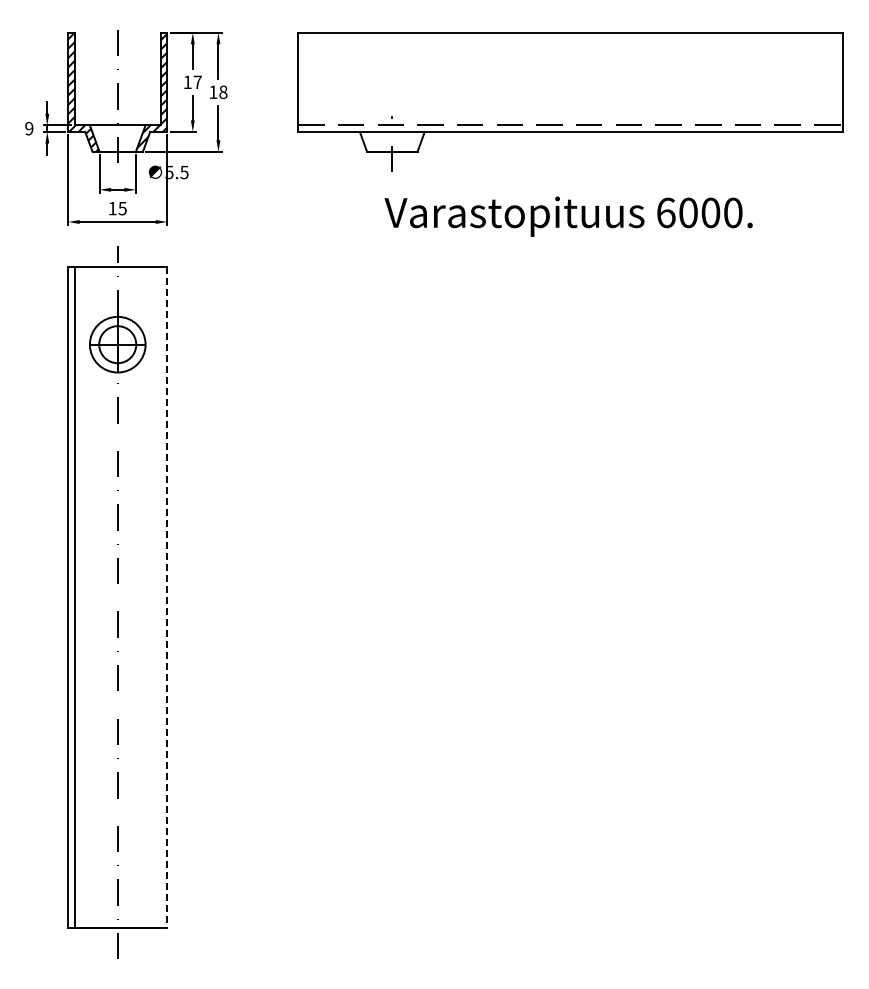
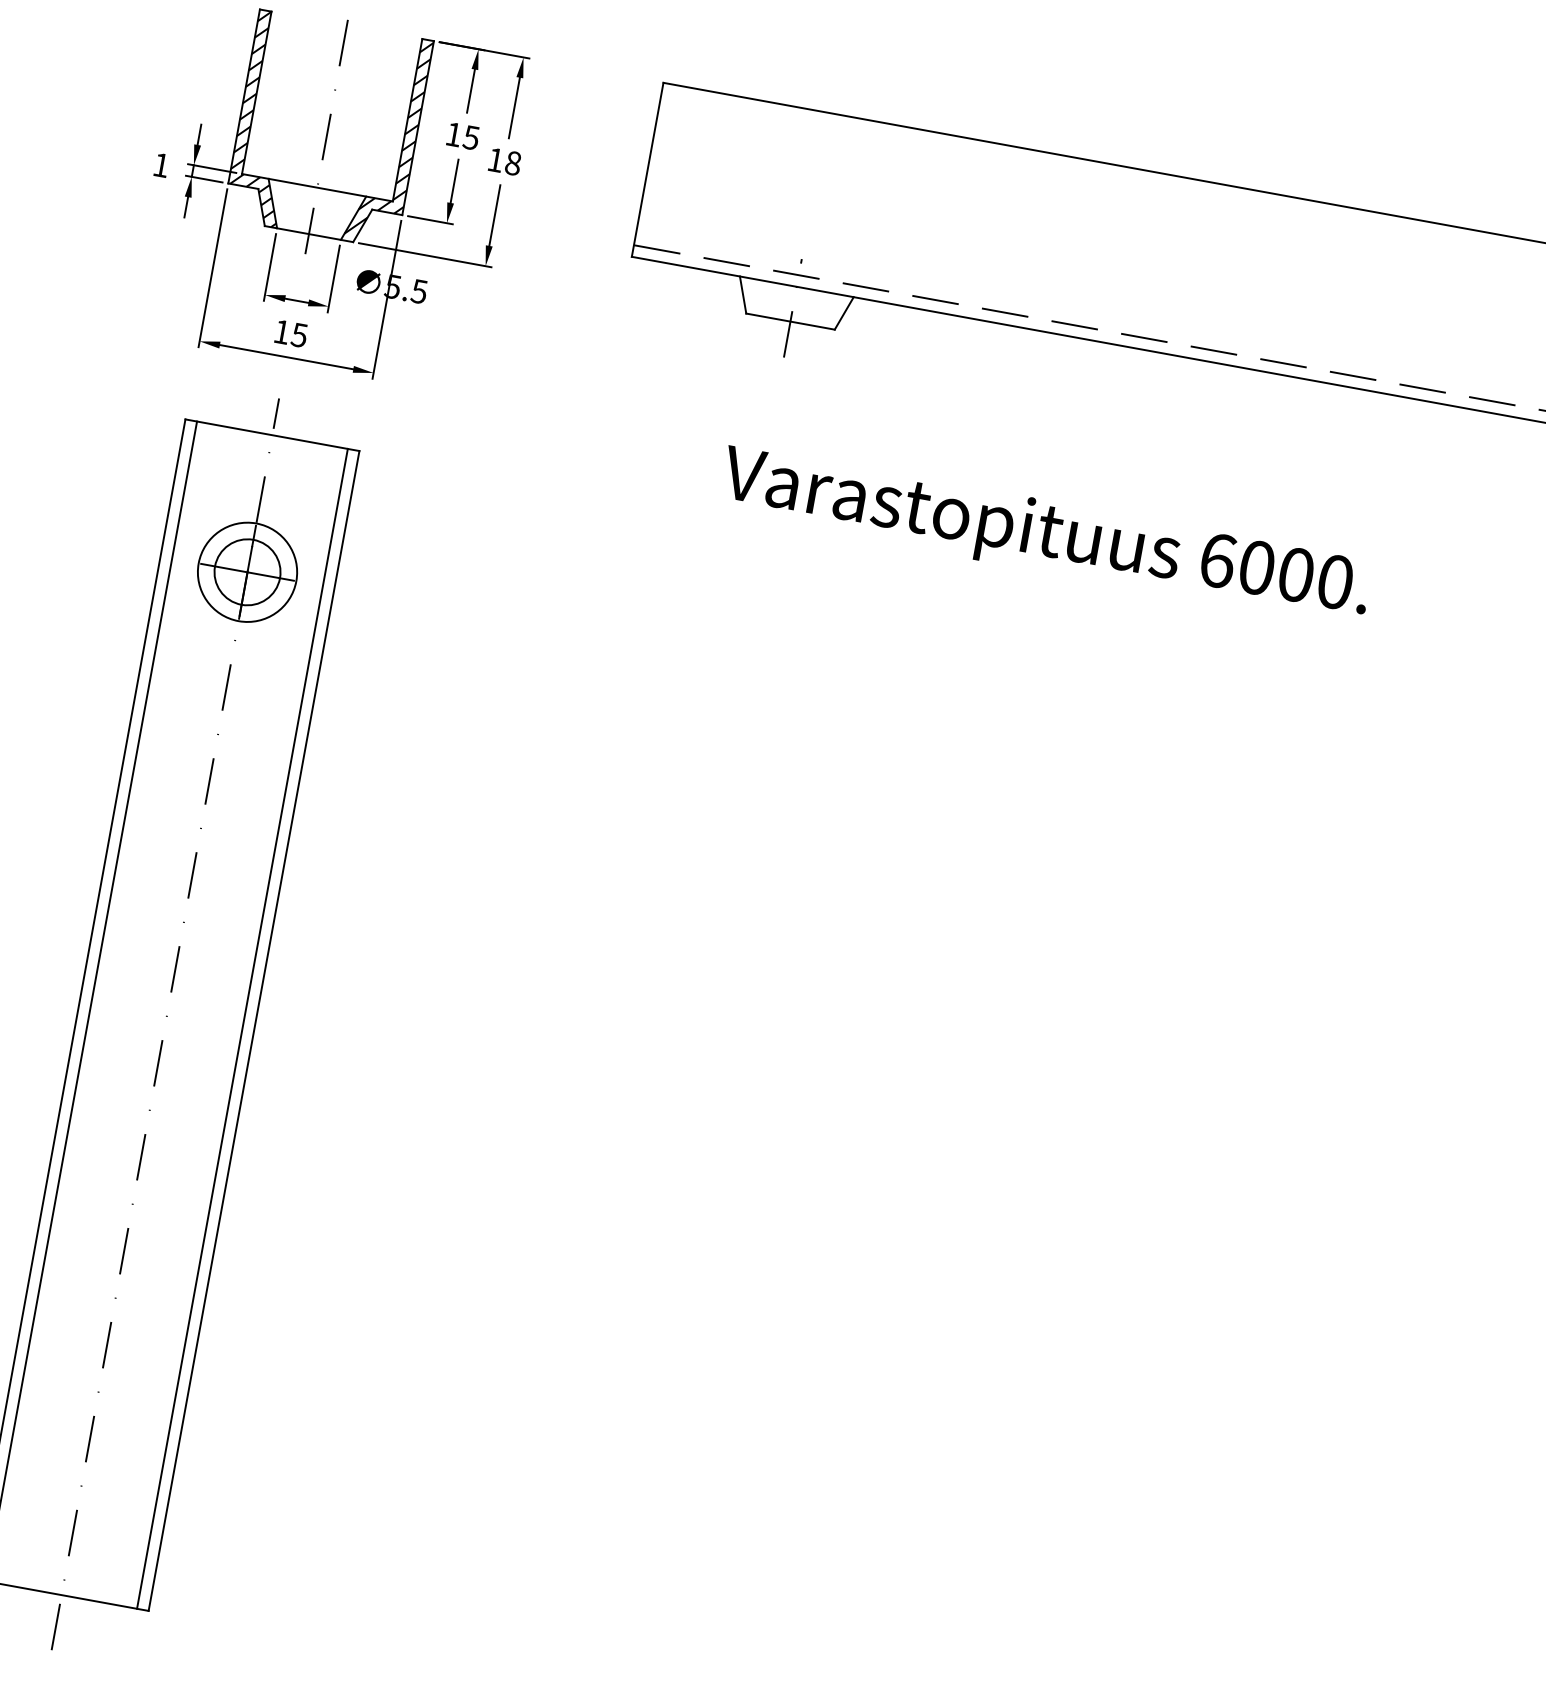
text: (197, 82) -> (470, 137), 17 -> 15
text: (29, 128) -> (161, 165), 9 -> 1
text: (568, 216) -> (1045, 535), moved
line: (160, 596) -> (242, 1027), added
line: (167, 597) -> (254, 1031), dashed -> solid

